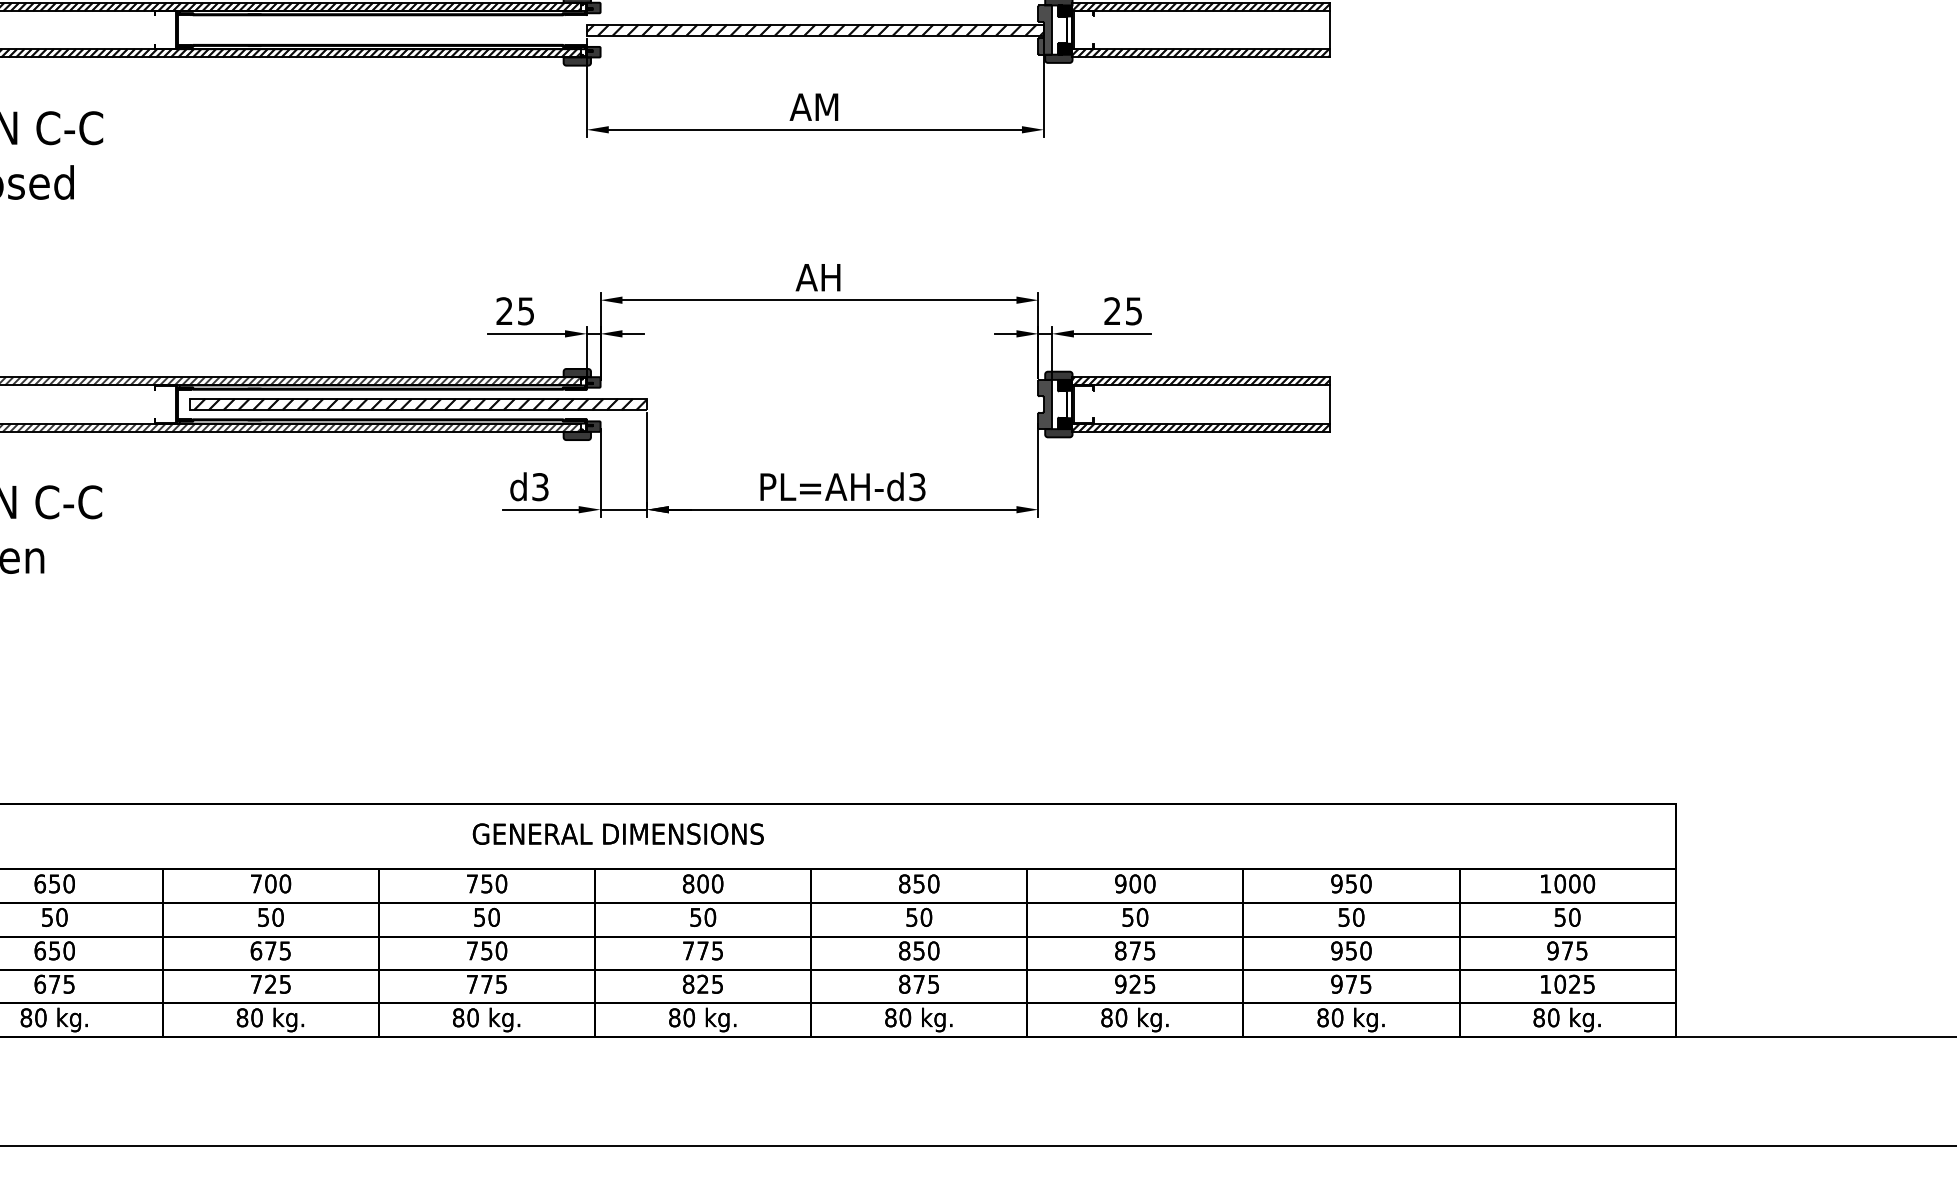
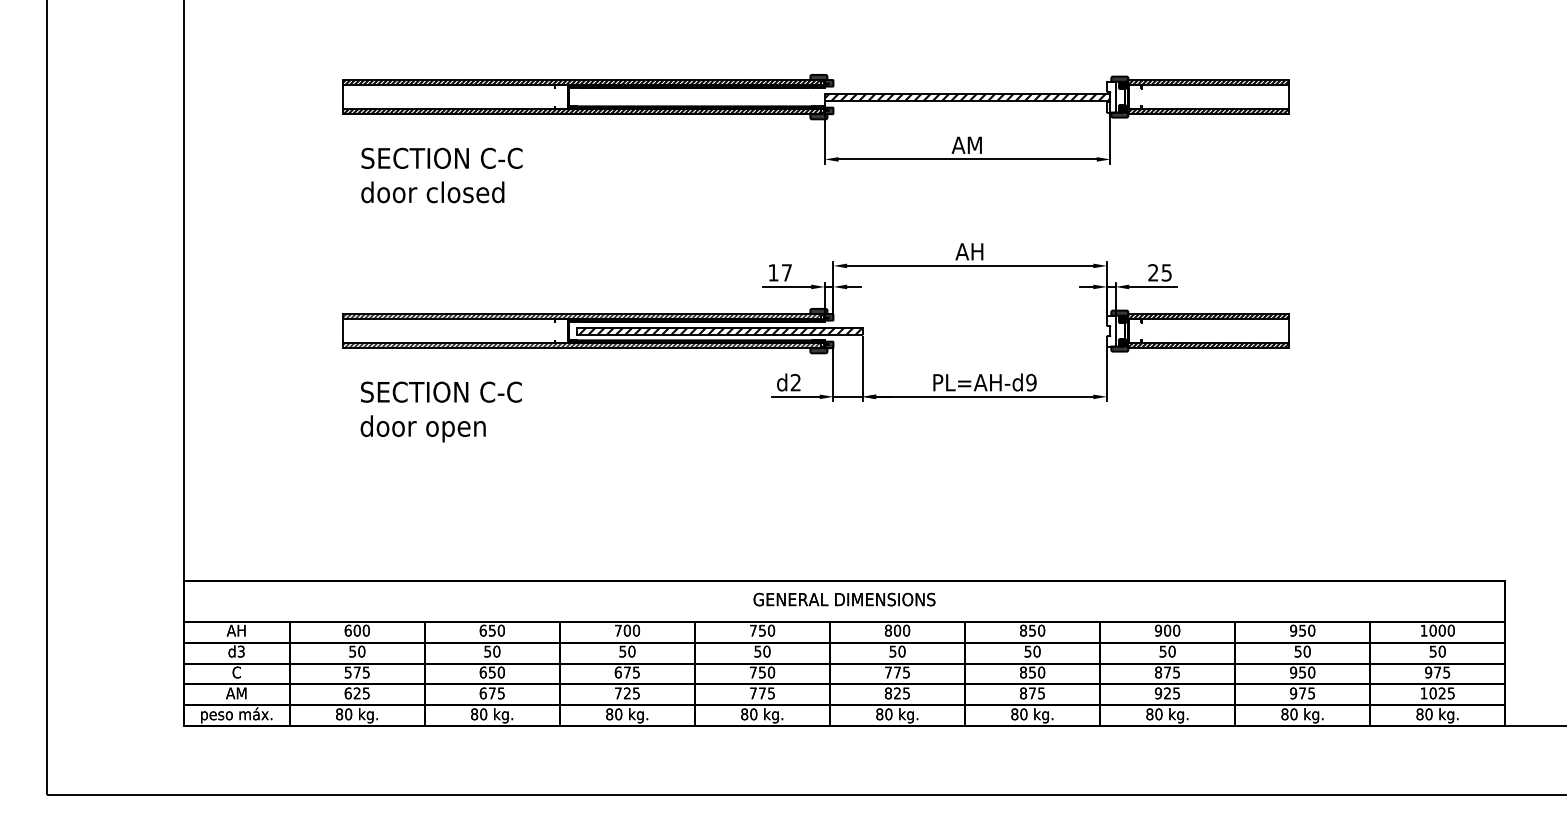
fill: (1045, 29) -> (1111, 96), removed
text: (514, 310) -> (779, 272), 25 -> 17
fill: (1045, 403) -> (1111, 330), removed
text: (539, 486) -> (795, 382), d3 -> d2
text: (917, 486) -> (1031, 382), PL=AH-d3 -> PL=AH-d9

